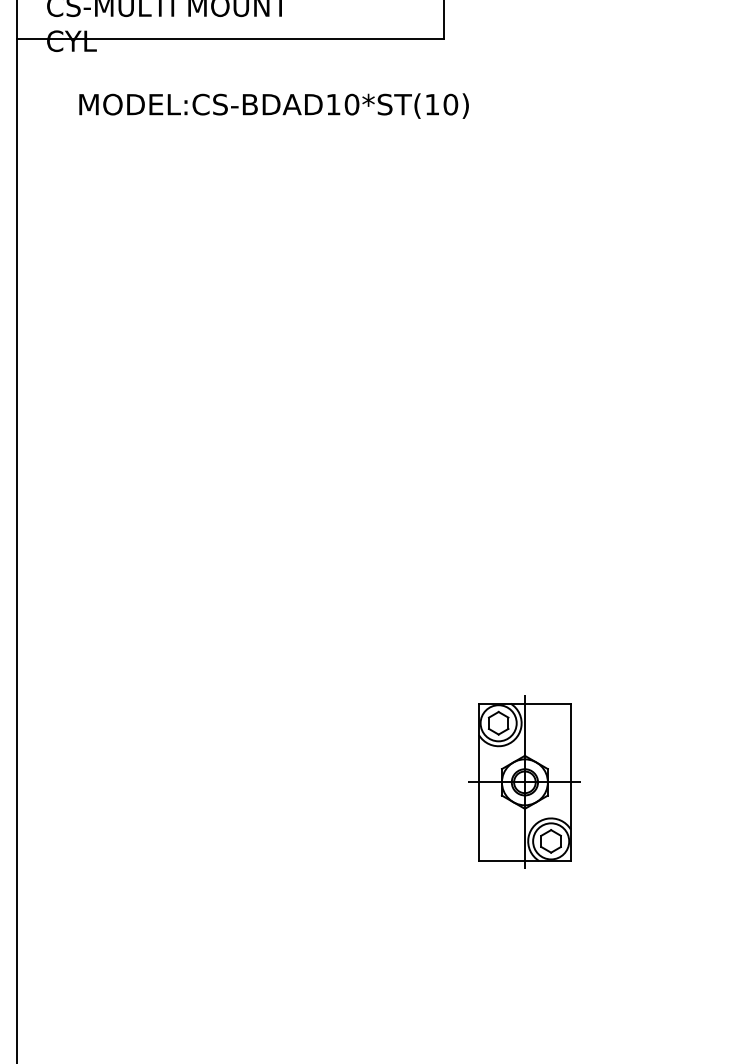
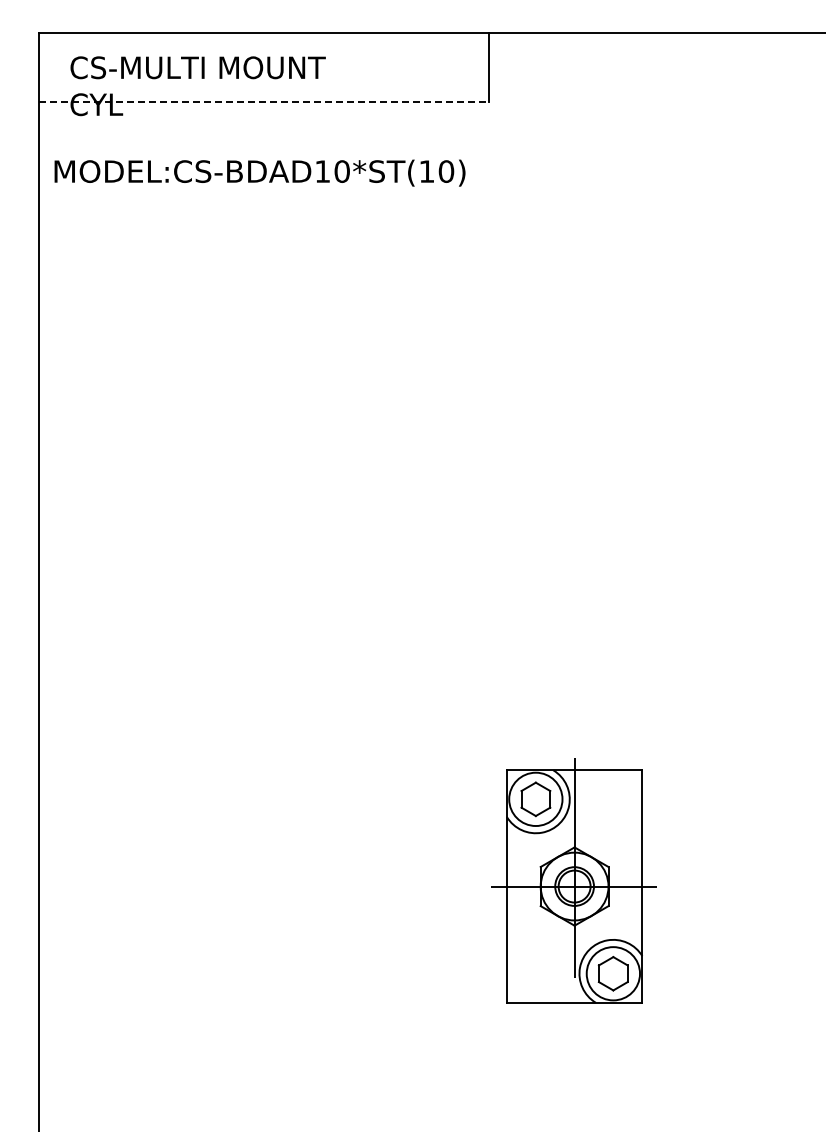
line: (230, 39) -> (264, 102), solid -> dashed
text: (273, 105) -> (259, 172), moved
part: (524, 781) -> (574, 885), size x1.4

